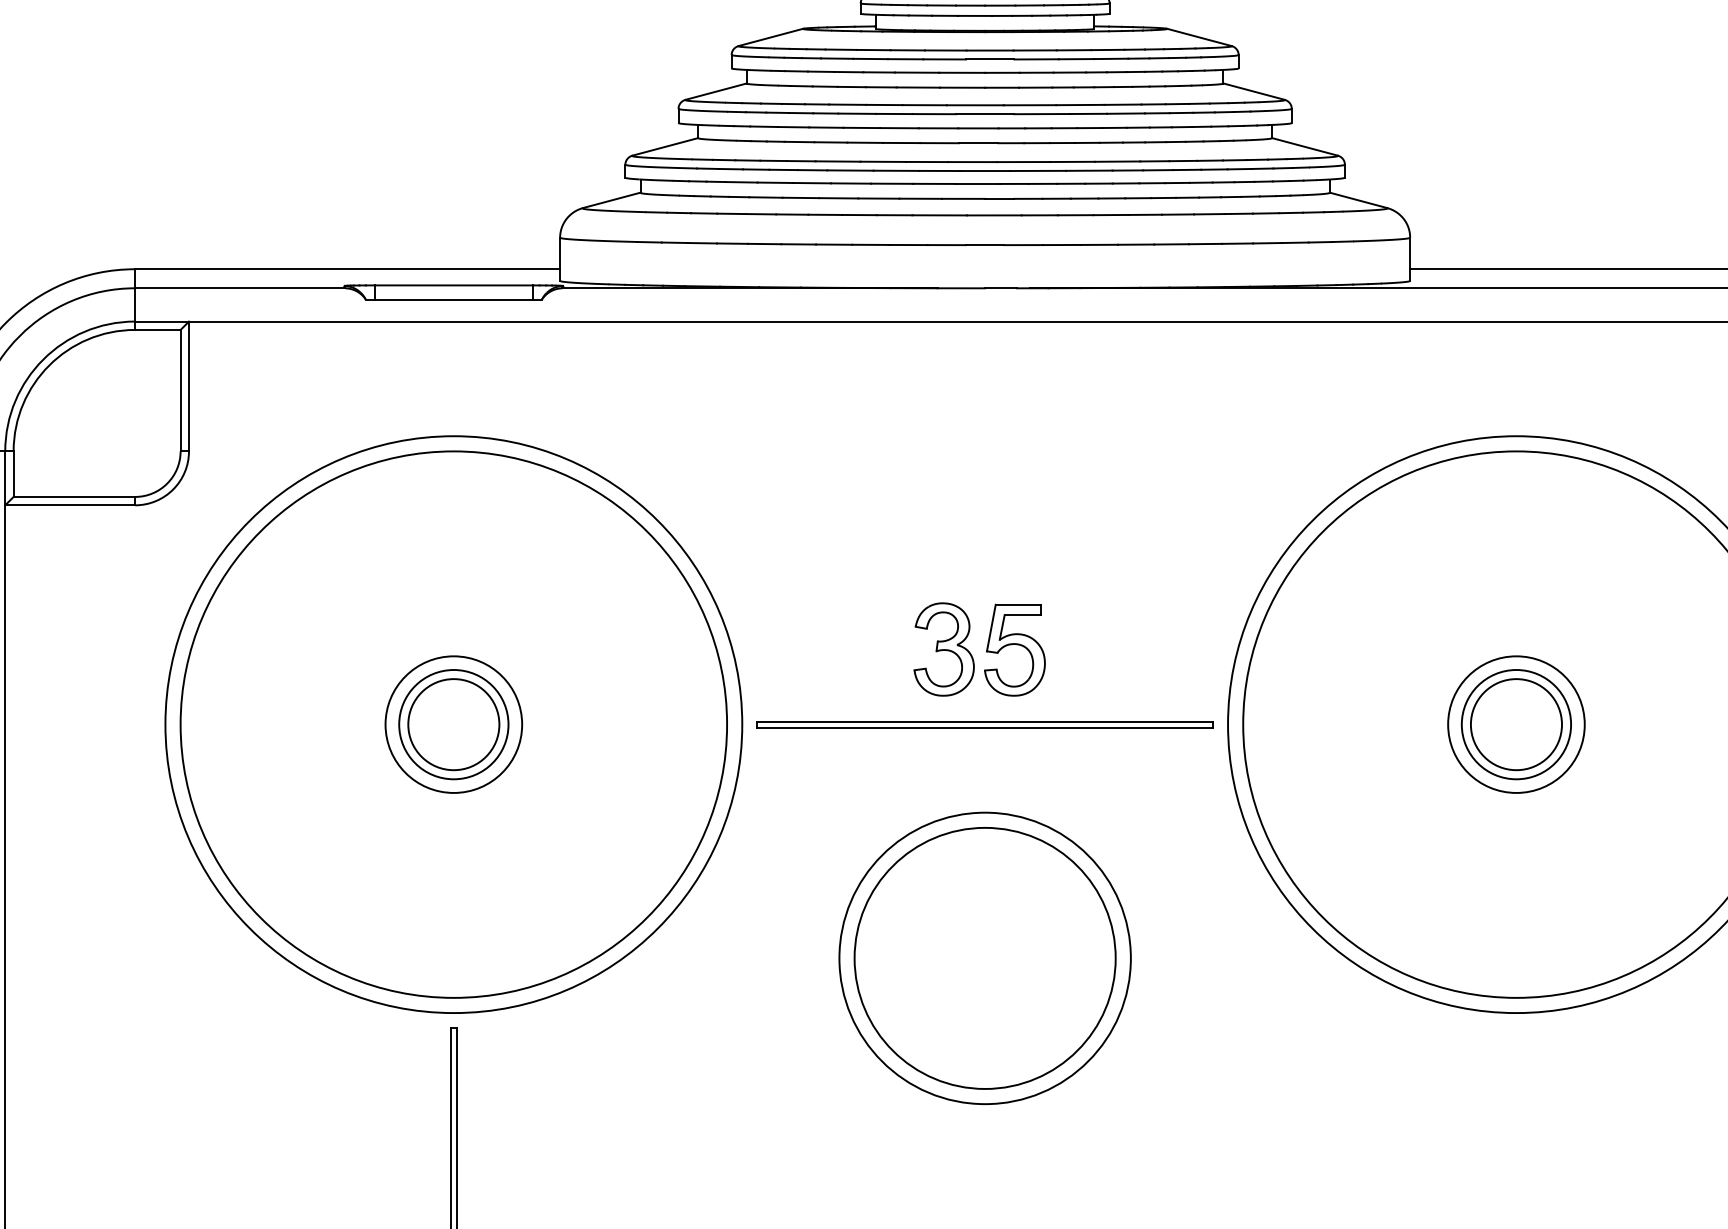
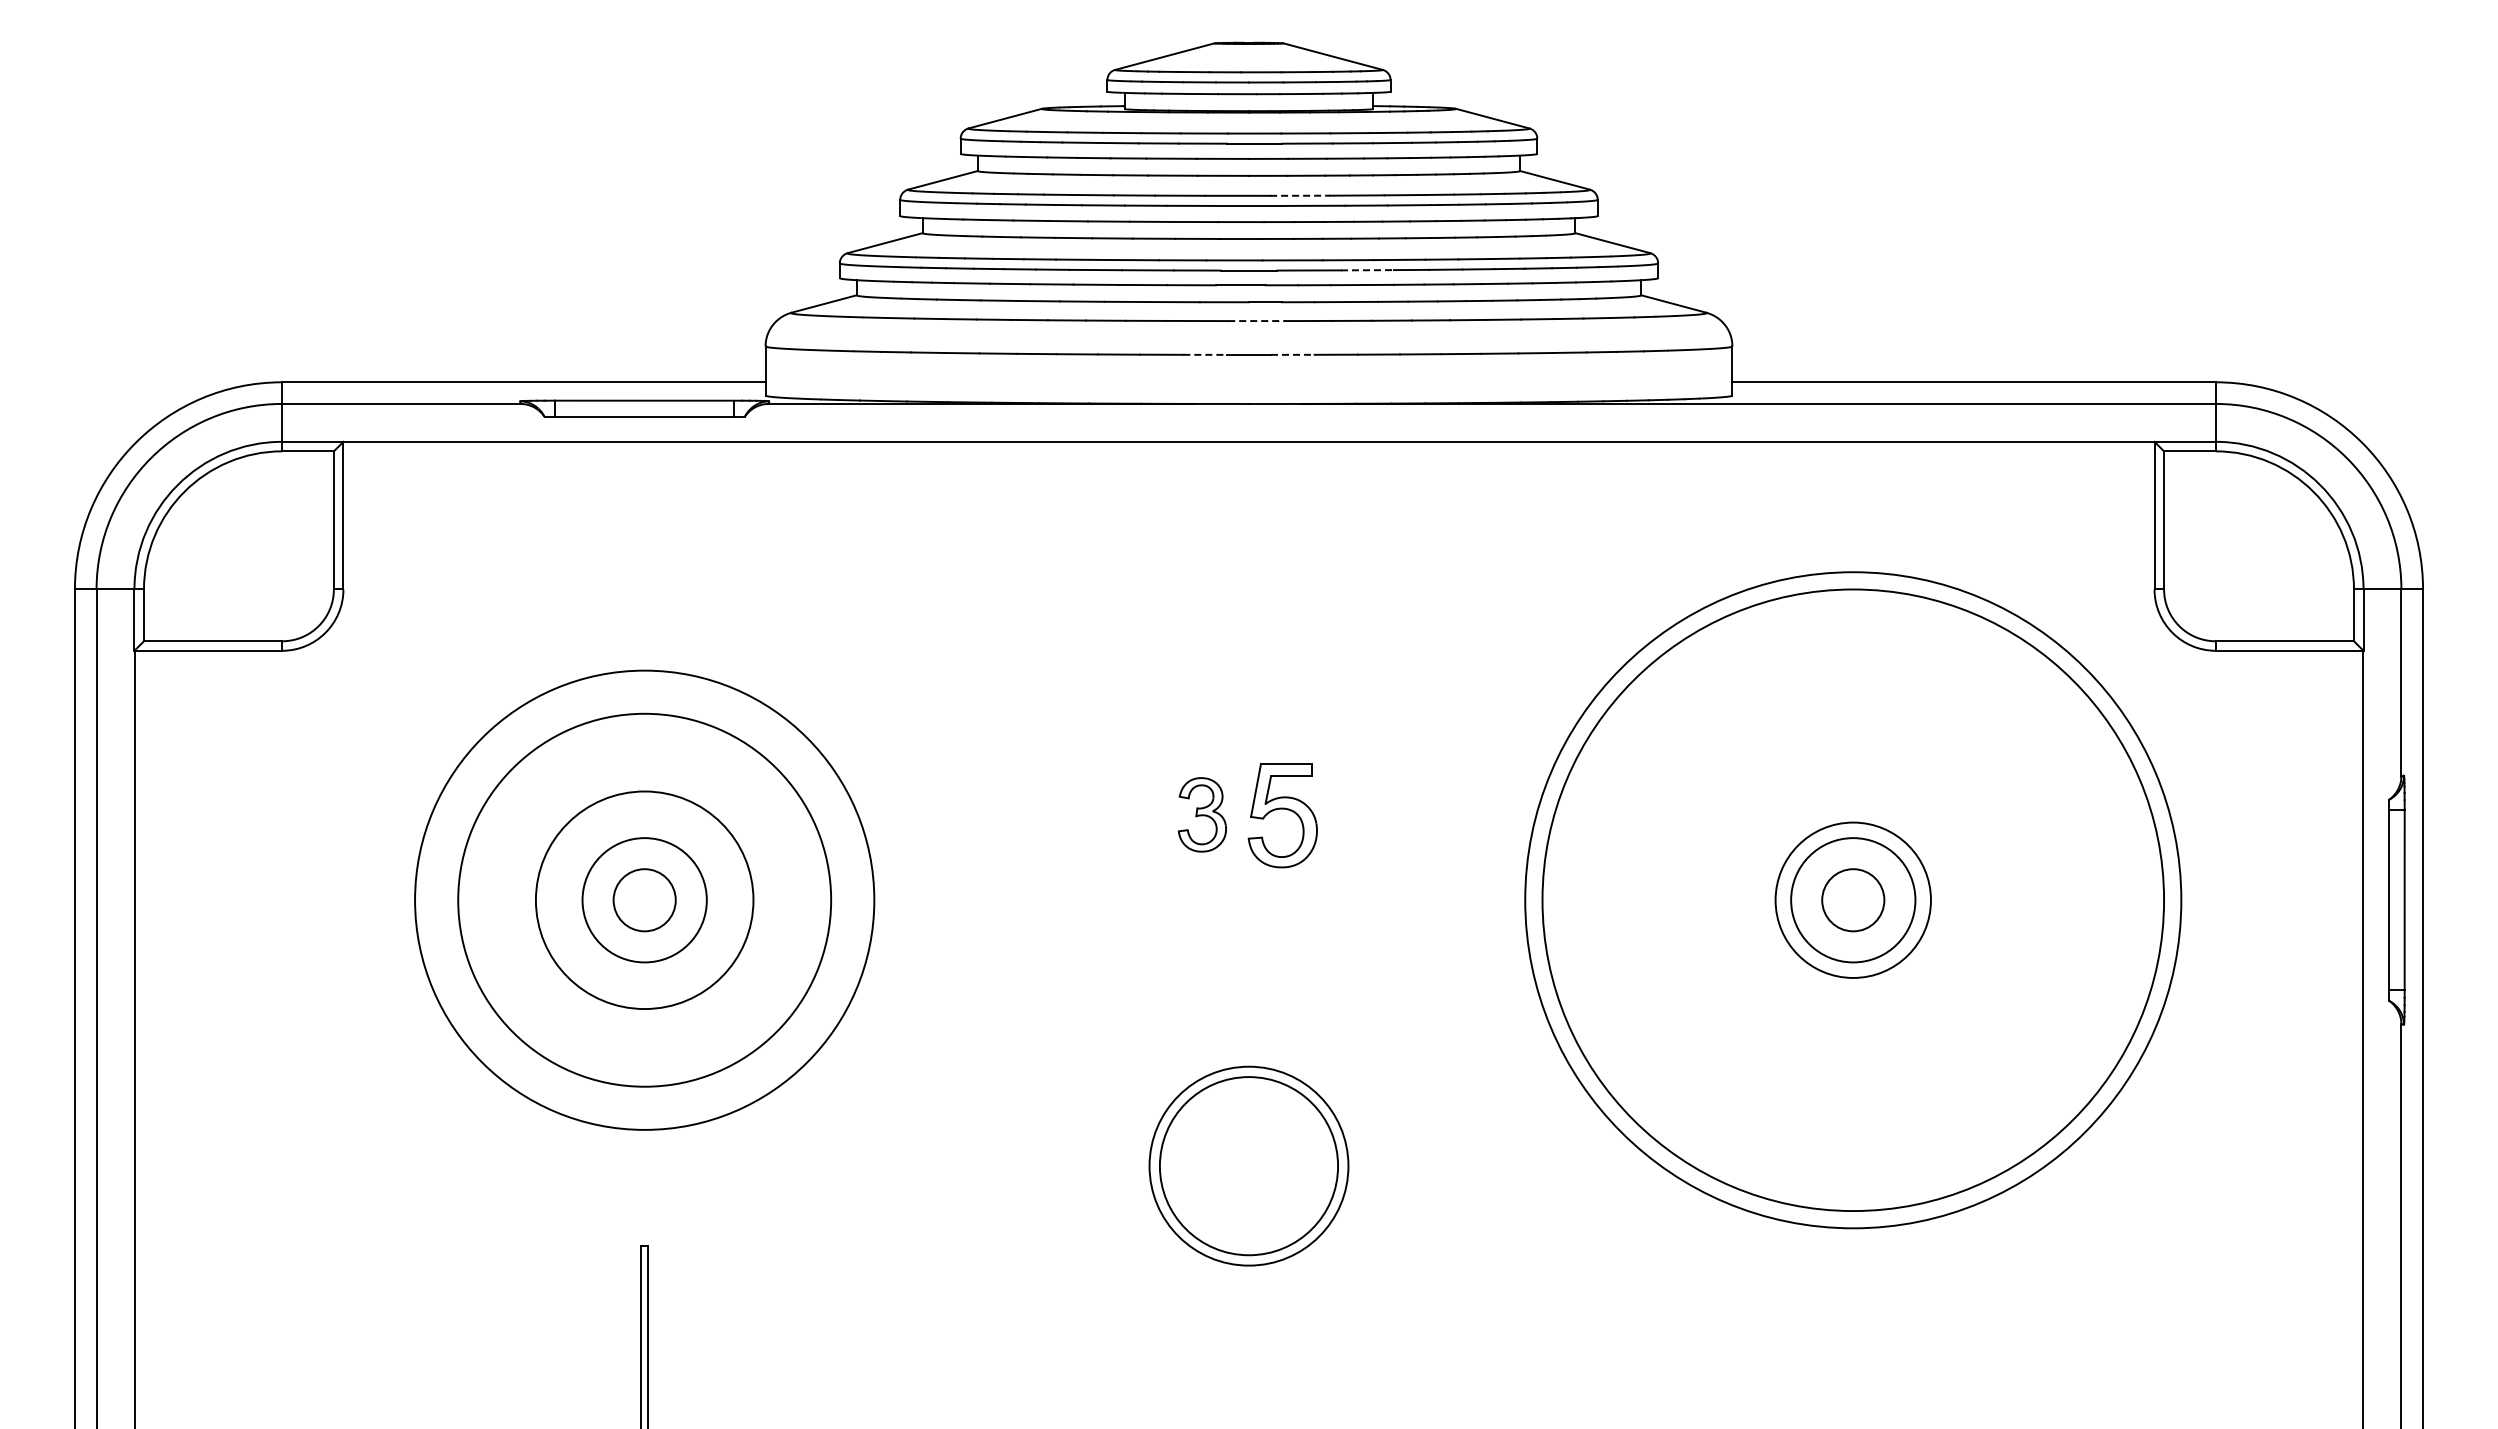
line: (1030, 105) -> (1300, 195), solid -> dashed
line: (1089, 170) -> (1367, 270), solid -> dashed
line: (994, 215) -> (1259, 321), solid -> dashed
line: (946, 244) -> (1205, 354), solid -> dashed
line: (1023, 244) -> (1292, 354), solid -> dashed
part: (944, 649) -> (1202, 814), size x0.7
circle: (453, 723) -> (644, 899), size x1.4
circle: (453, 724) -> (644, 900), size x0.6
circle: (453, 724) -> (644, 900), size x0.6
circle: (453, 724) -> (644, 900), size x0.7
part: (984, 724) -> (1248, 900), removed
circle: (1516, 724) -> (1853, 900), size x0.6
circle: (984, 957) -> (1248, 1165), size x0.6
circle: (984, 957) -> (1248, 1165), size x0.6

